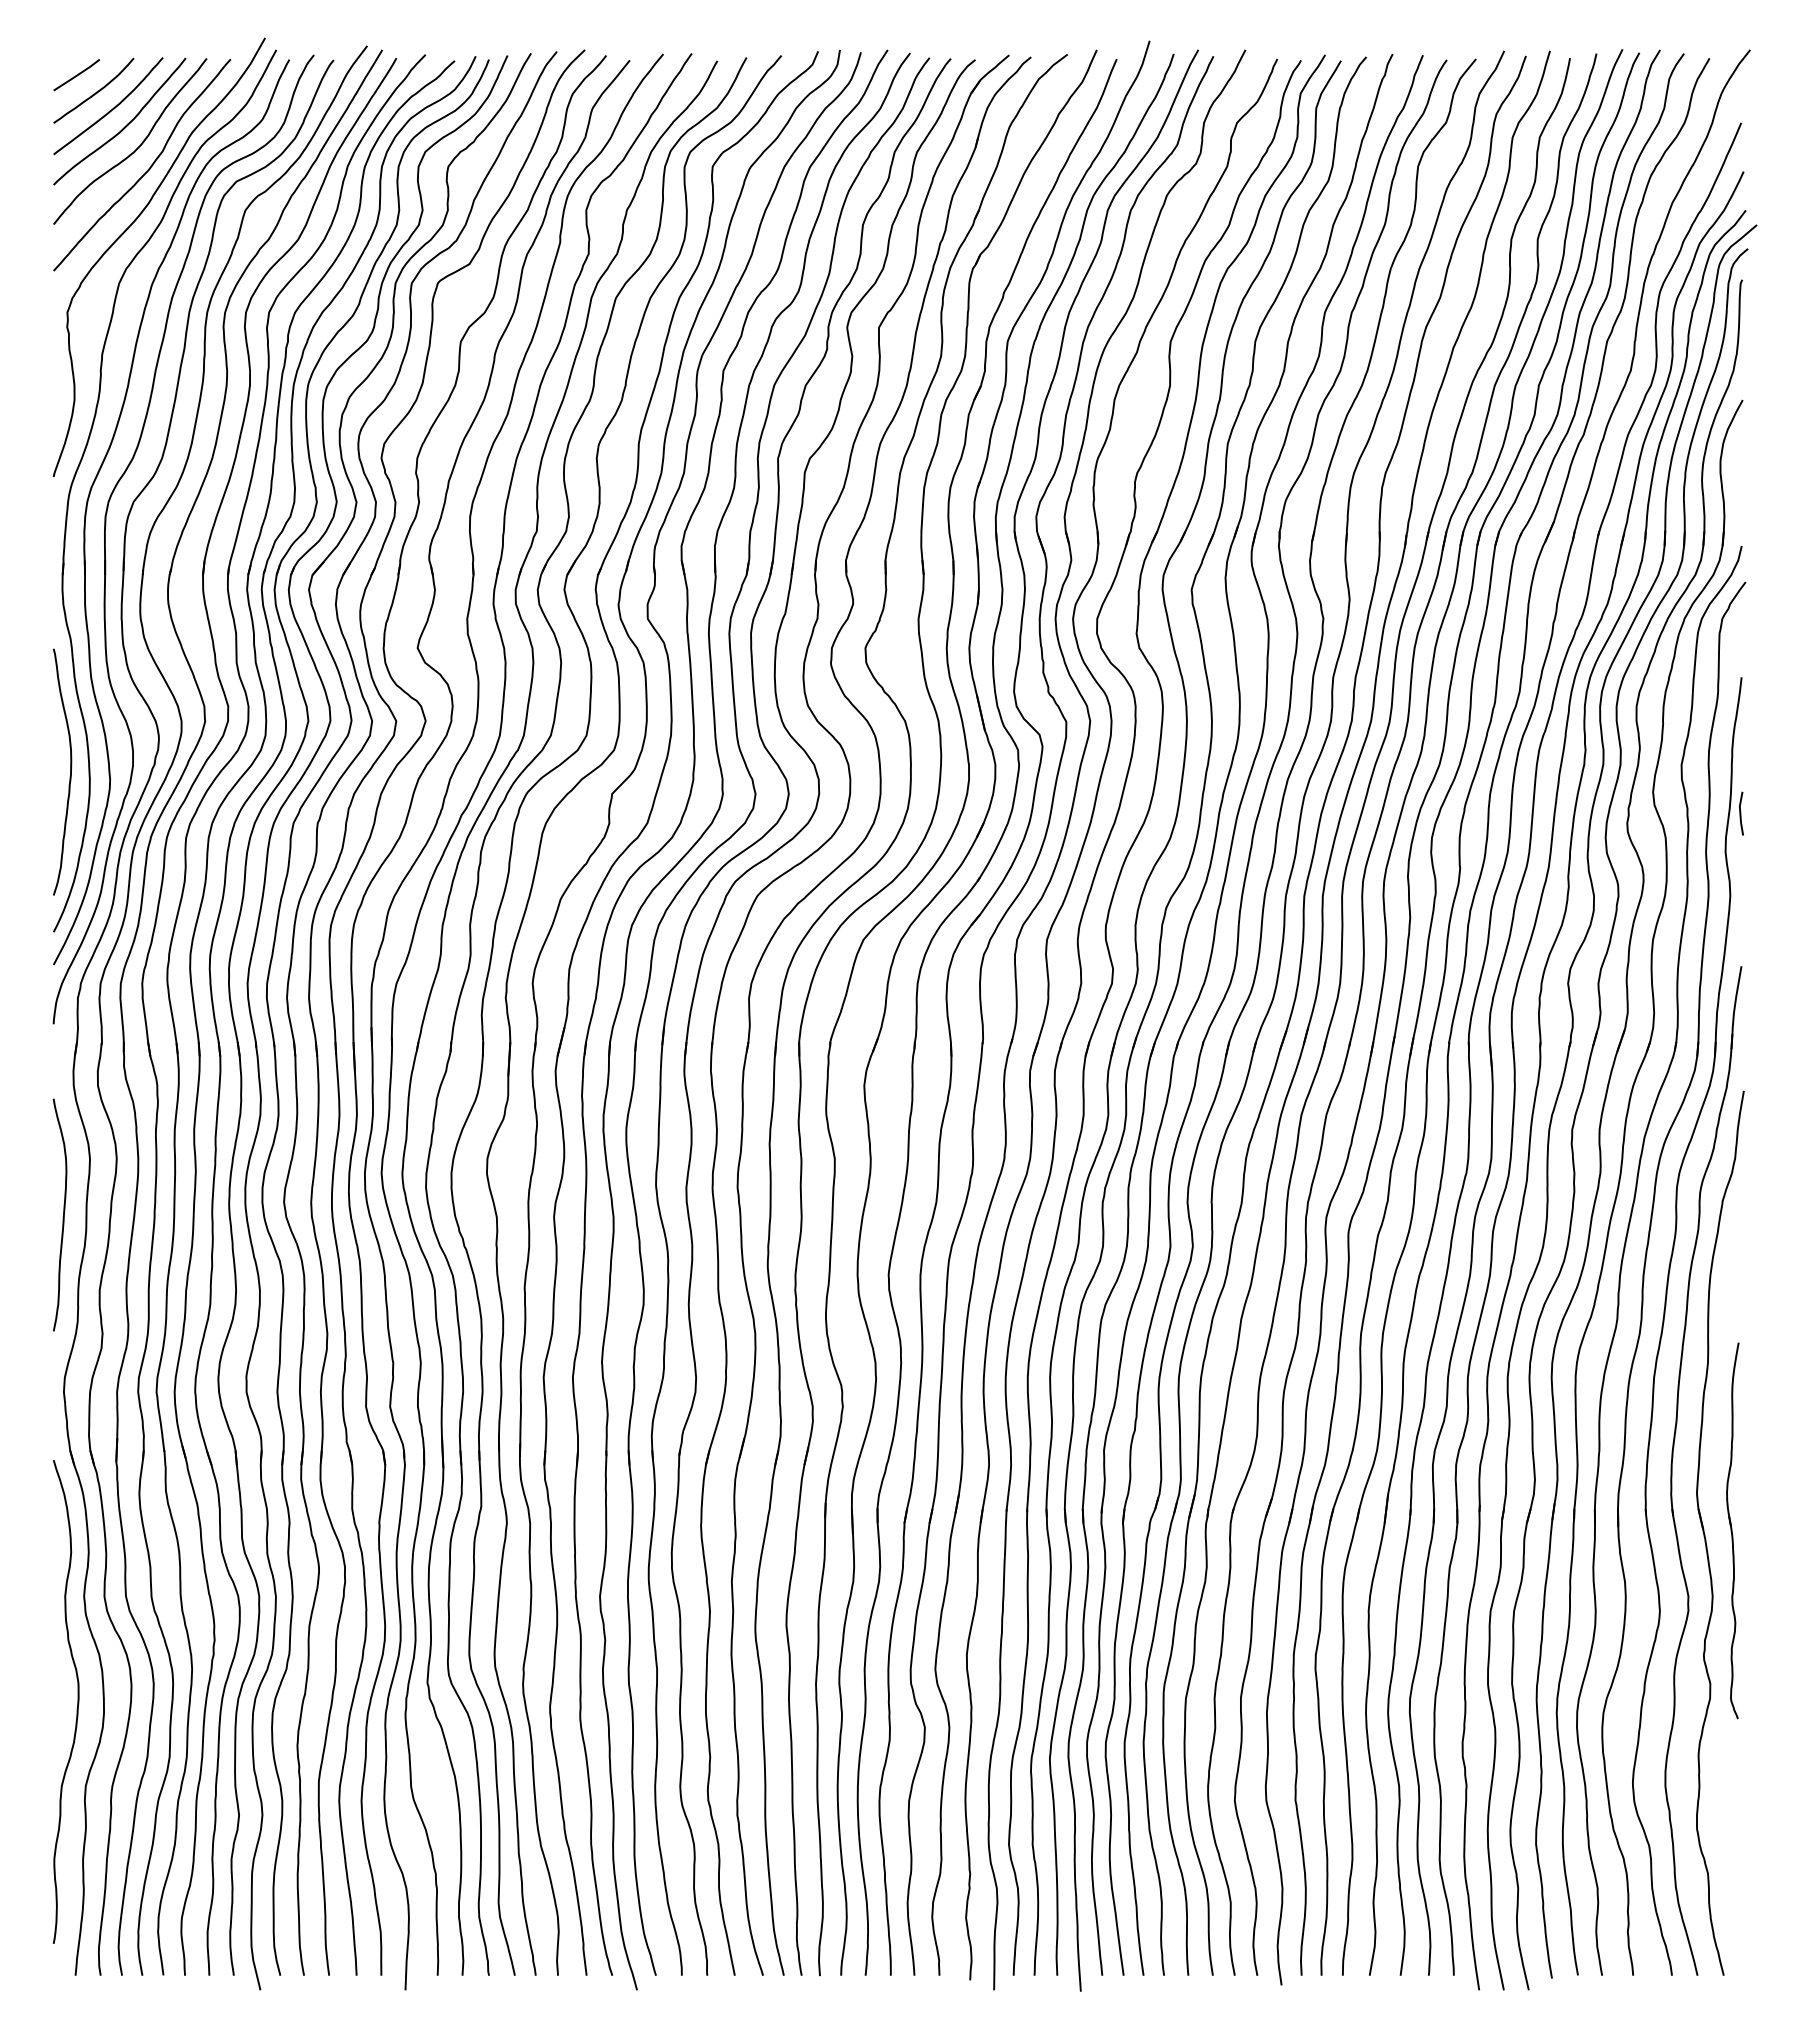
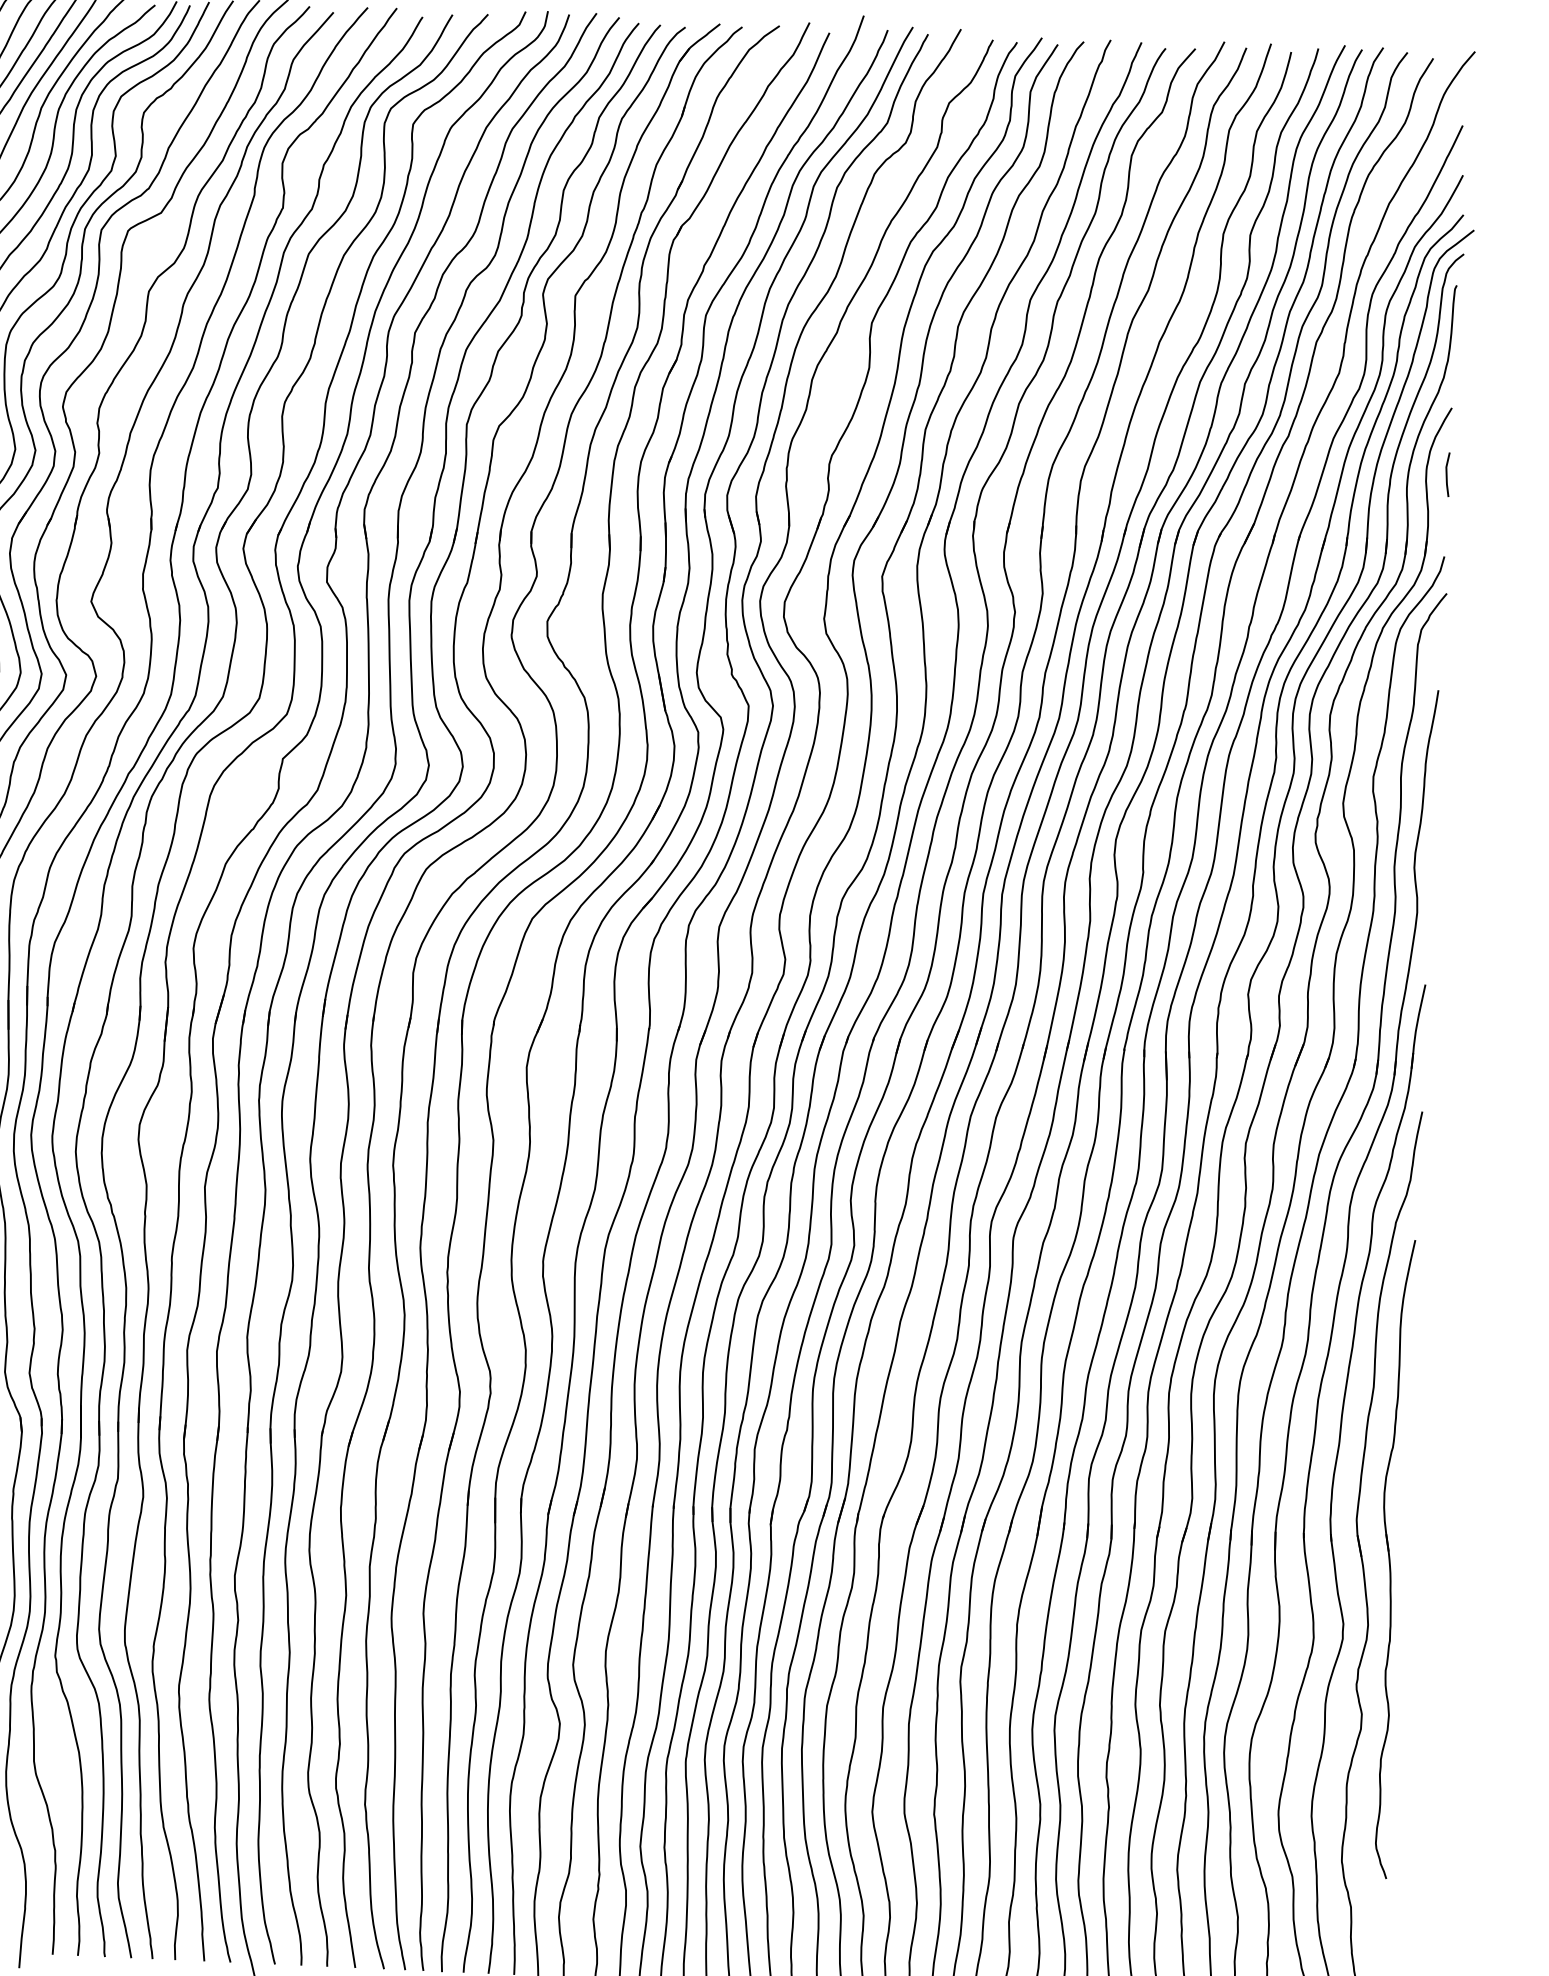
line: (1741, 813) -> (1447, 474), moved
part: (1732, 1530) -> (1391, 1558), size x1.67

